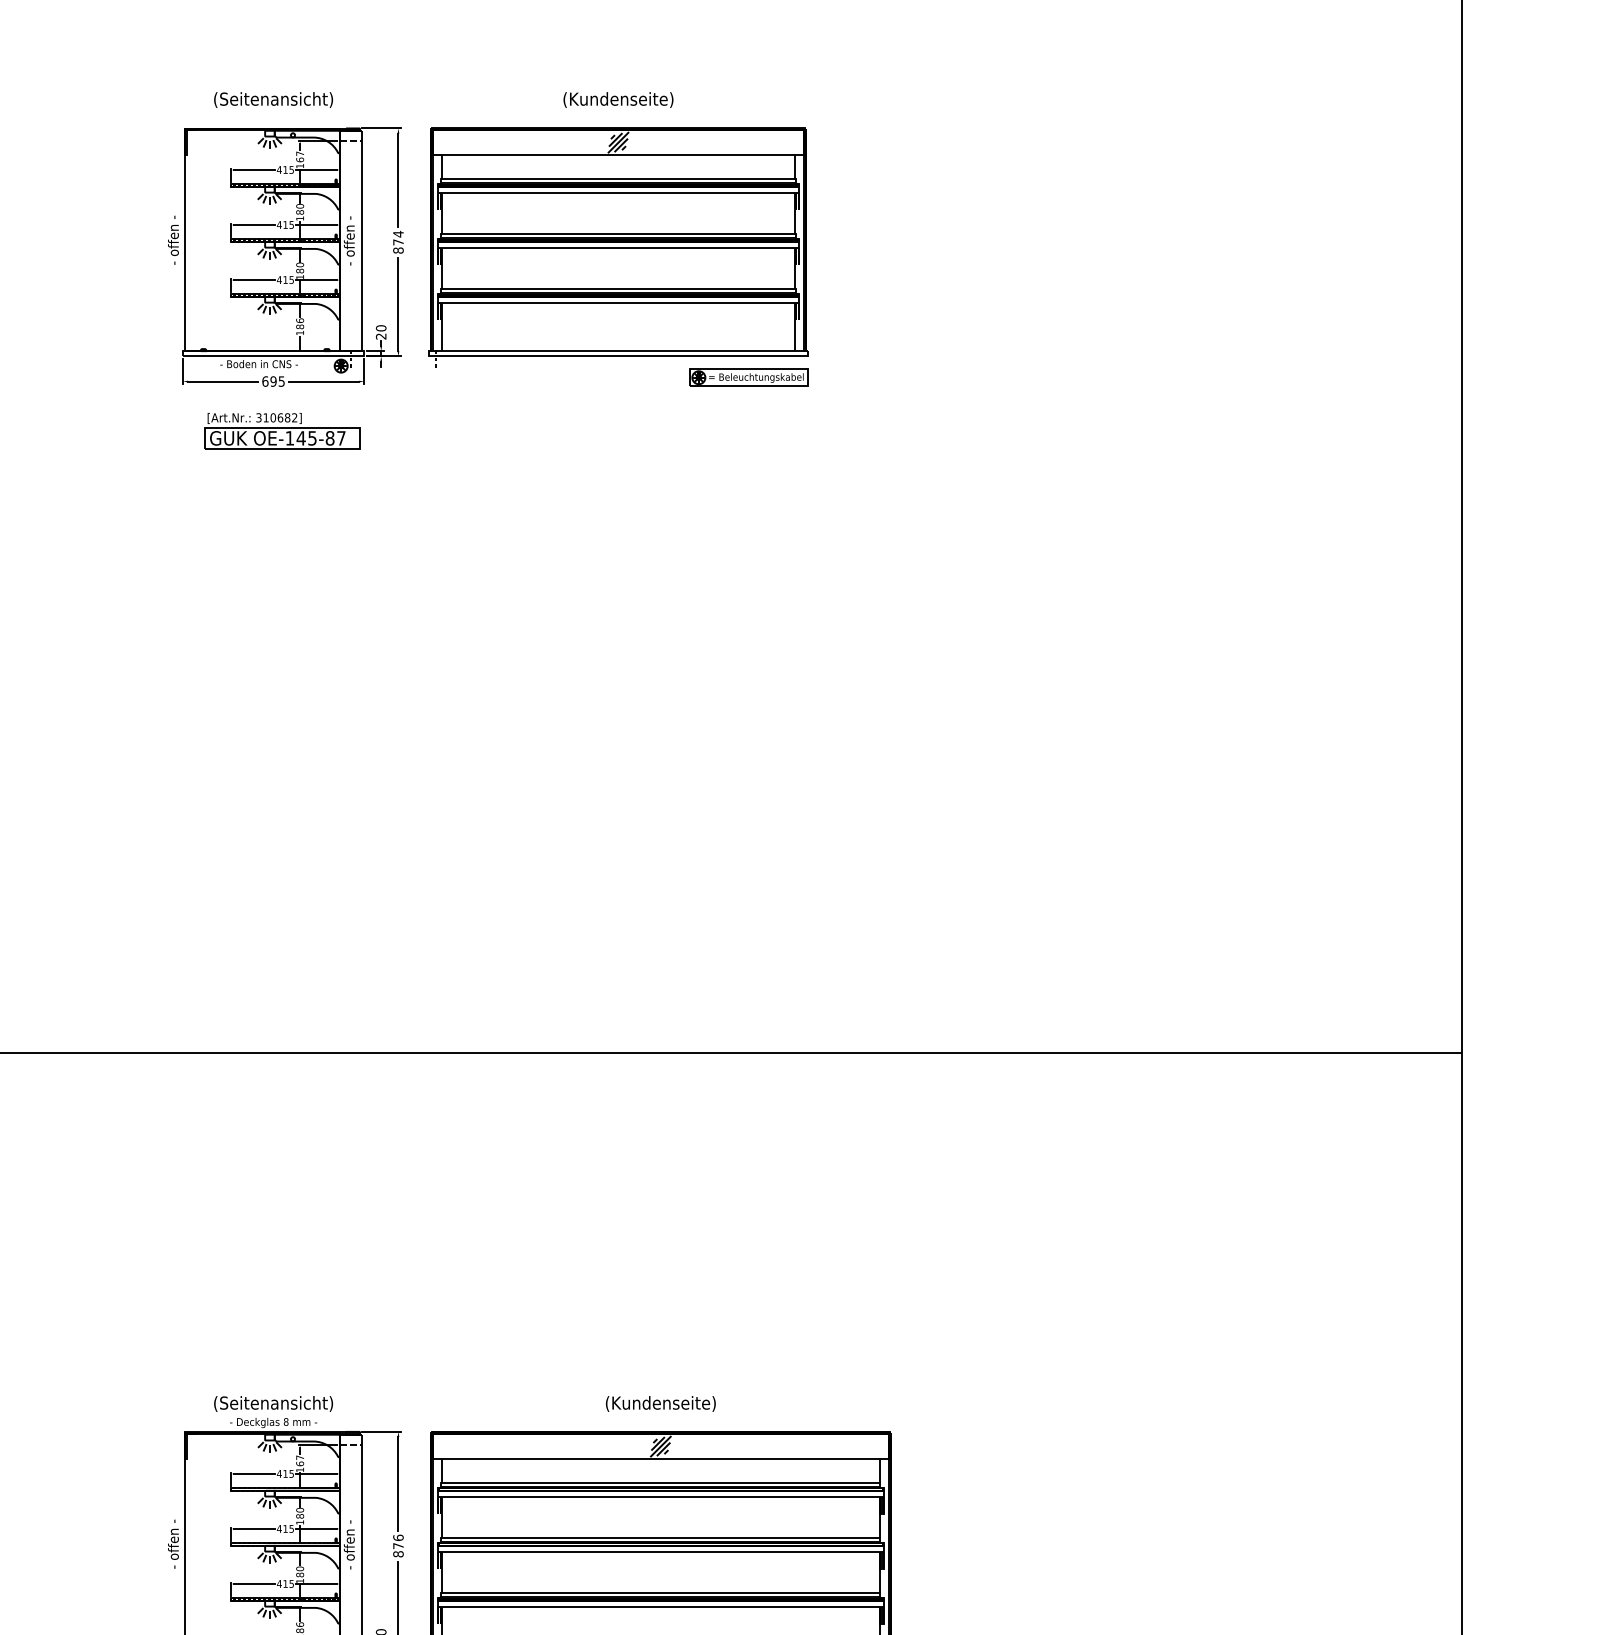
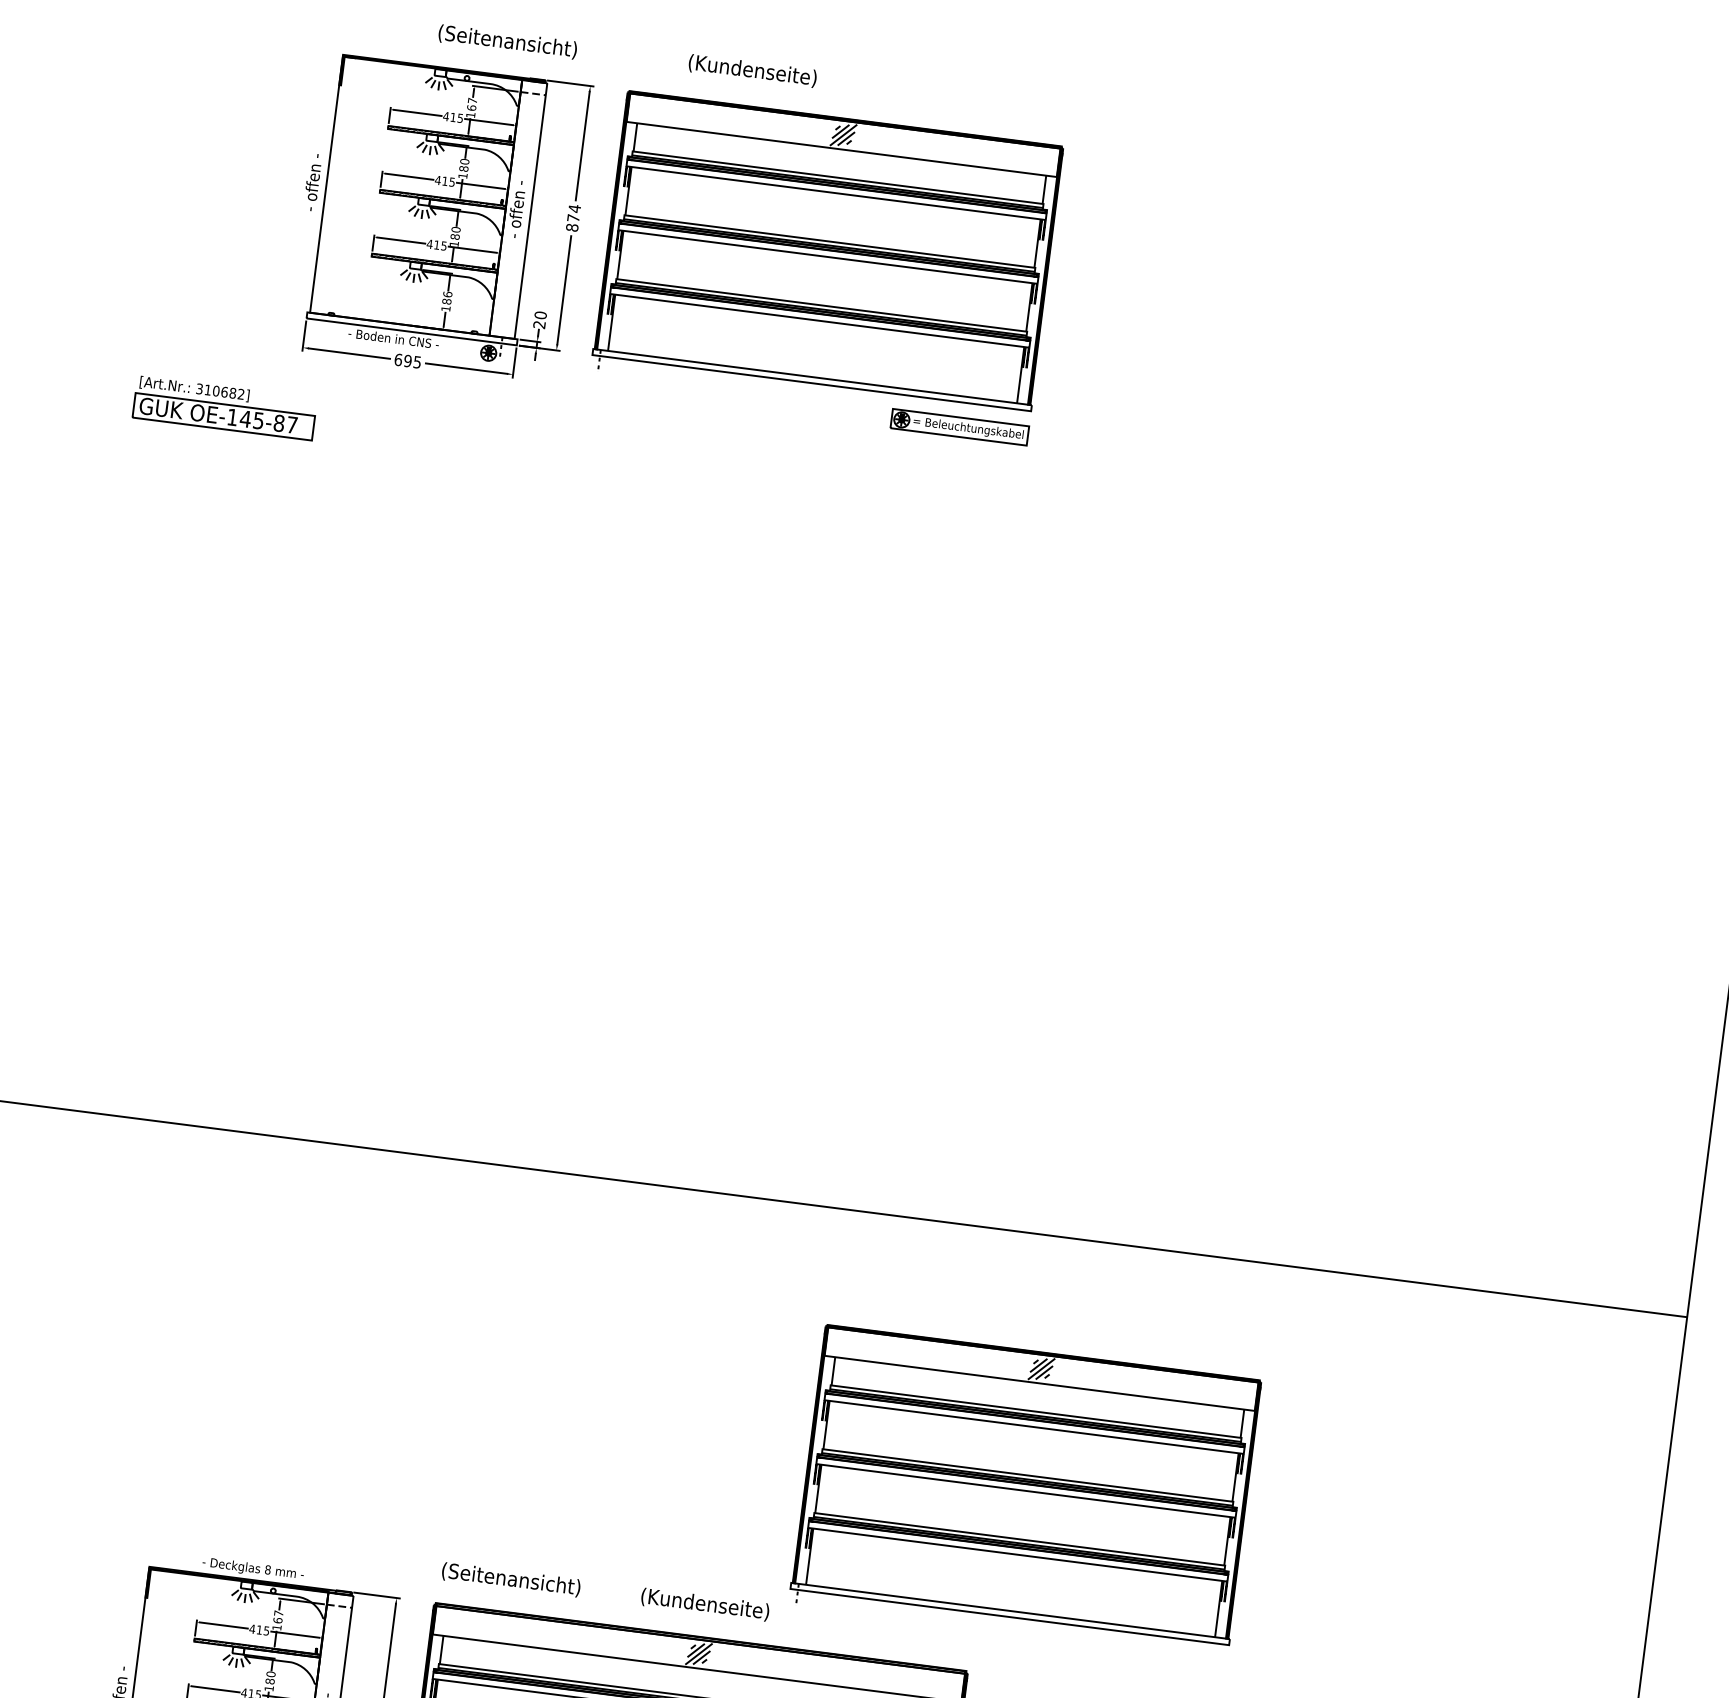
text: (273, 99) -> (507, 41), moved
text: (618, 99) -> (752, 70), moved
part: (282, 431) -> (224, 408), moved
part: (920, 1272) -> (1025, 1490), added
text: (273, 1403) -> (511, 1579), moved

